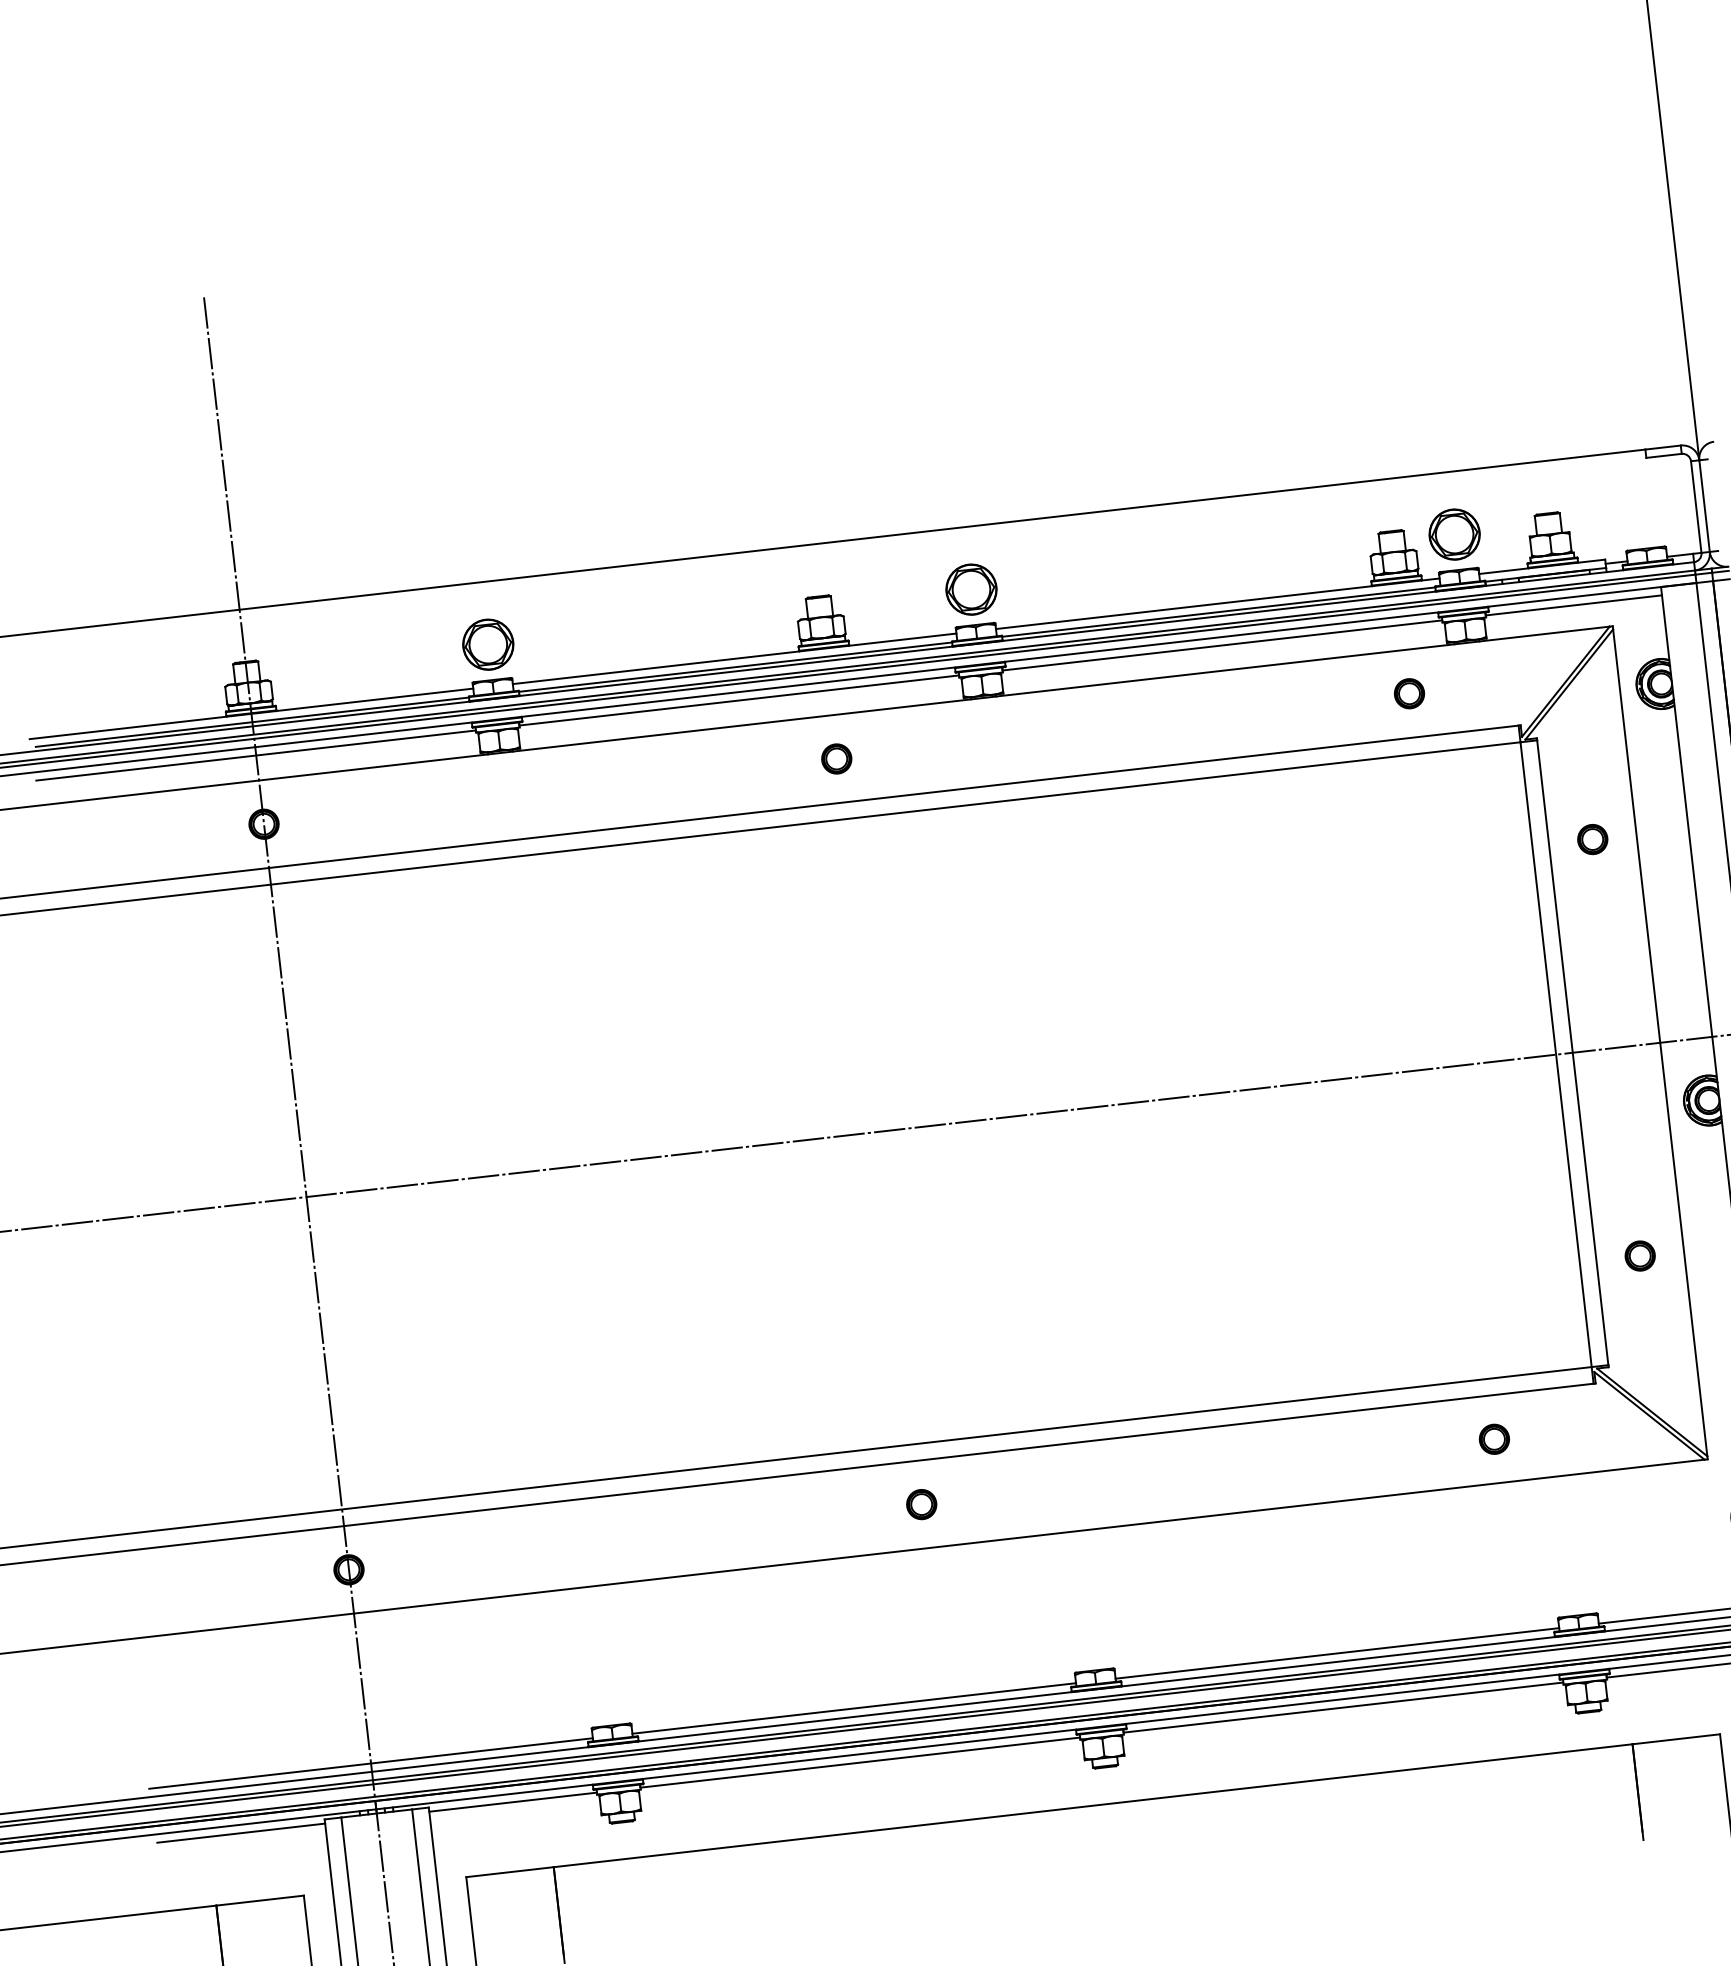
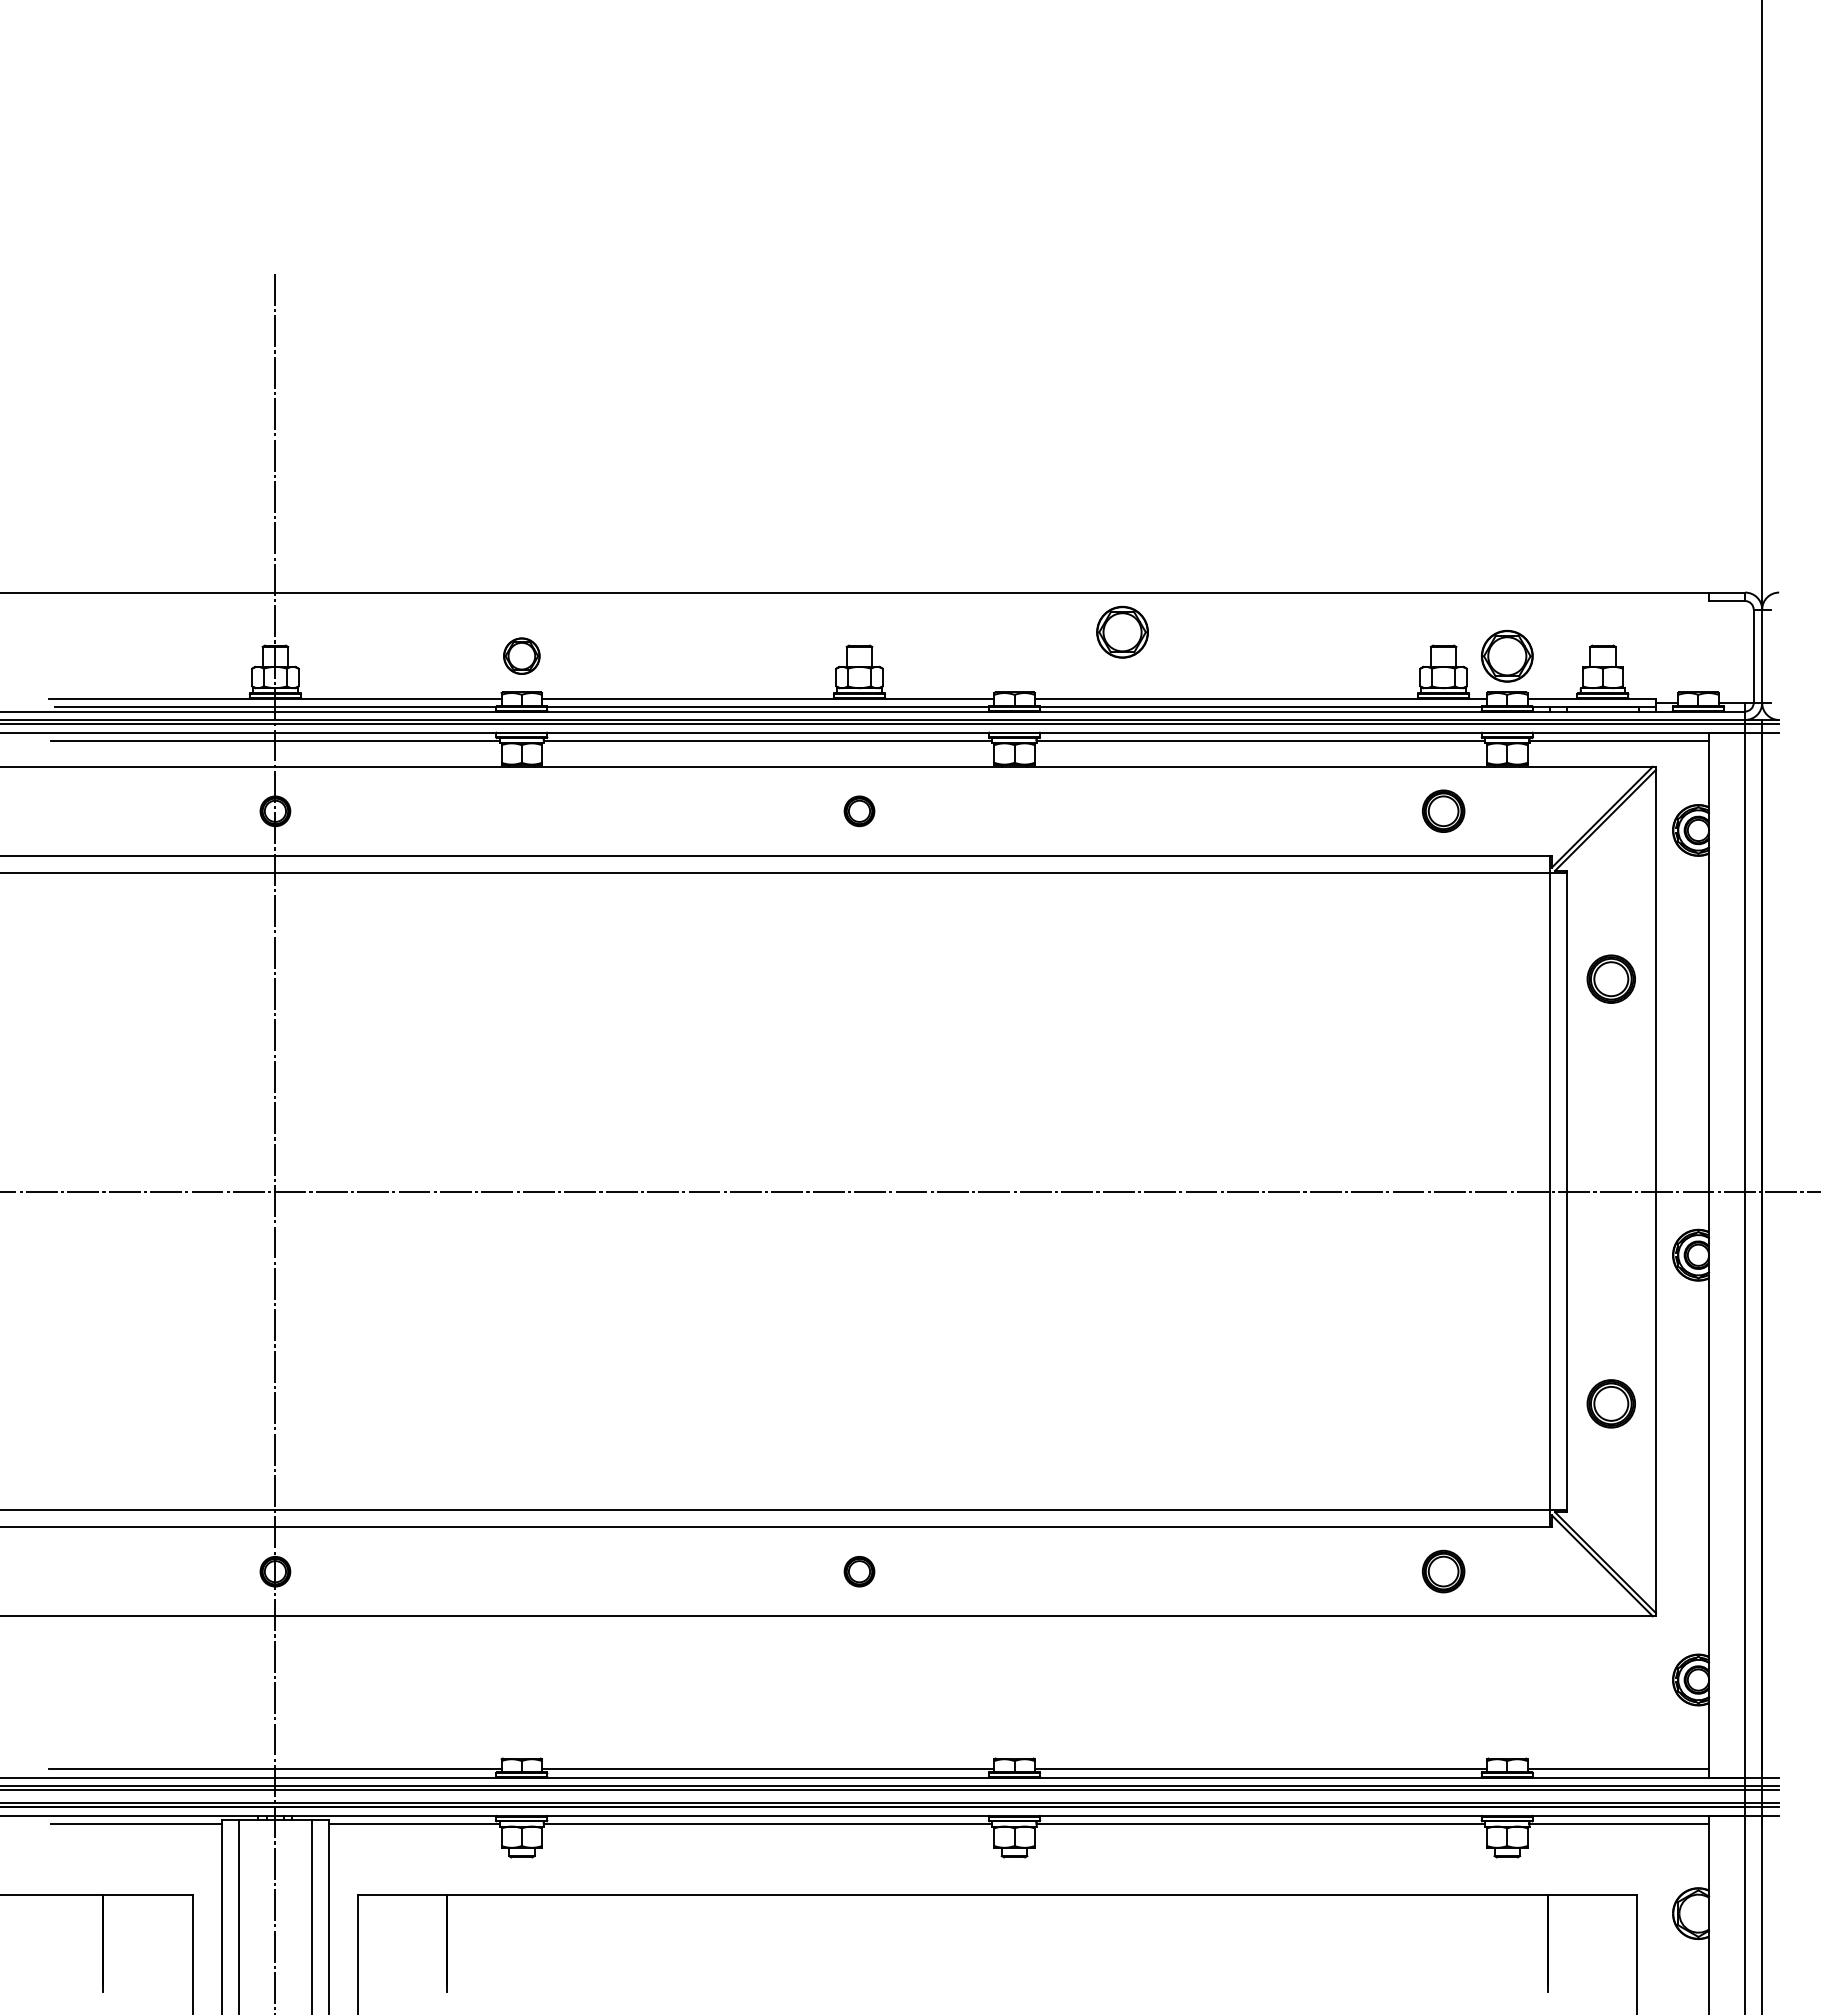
part: (971, 588) -> (1122, 631), moved
part: (487, 643) -> (521, 655), size x0.7
part: (1409, 693) -> (1443, 811), size x1.4
part: (1592, 838) -> (1611, 978), size x1.6
part: (1640, 1255) -> (1611, 1403), size x1.6
part: (1494, 1439) -> (1443, 1571), size x1.4

